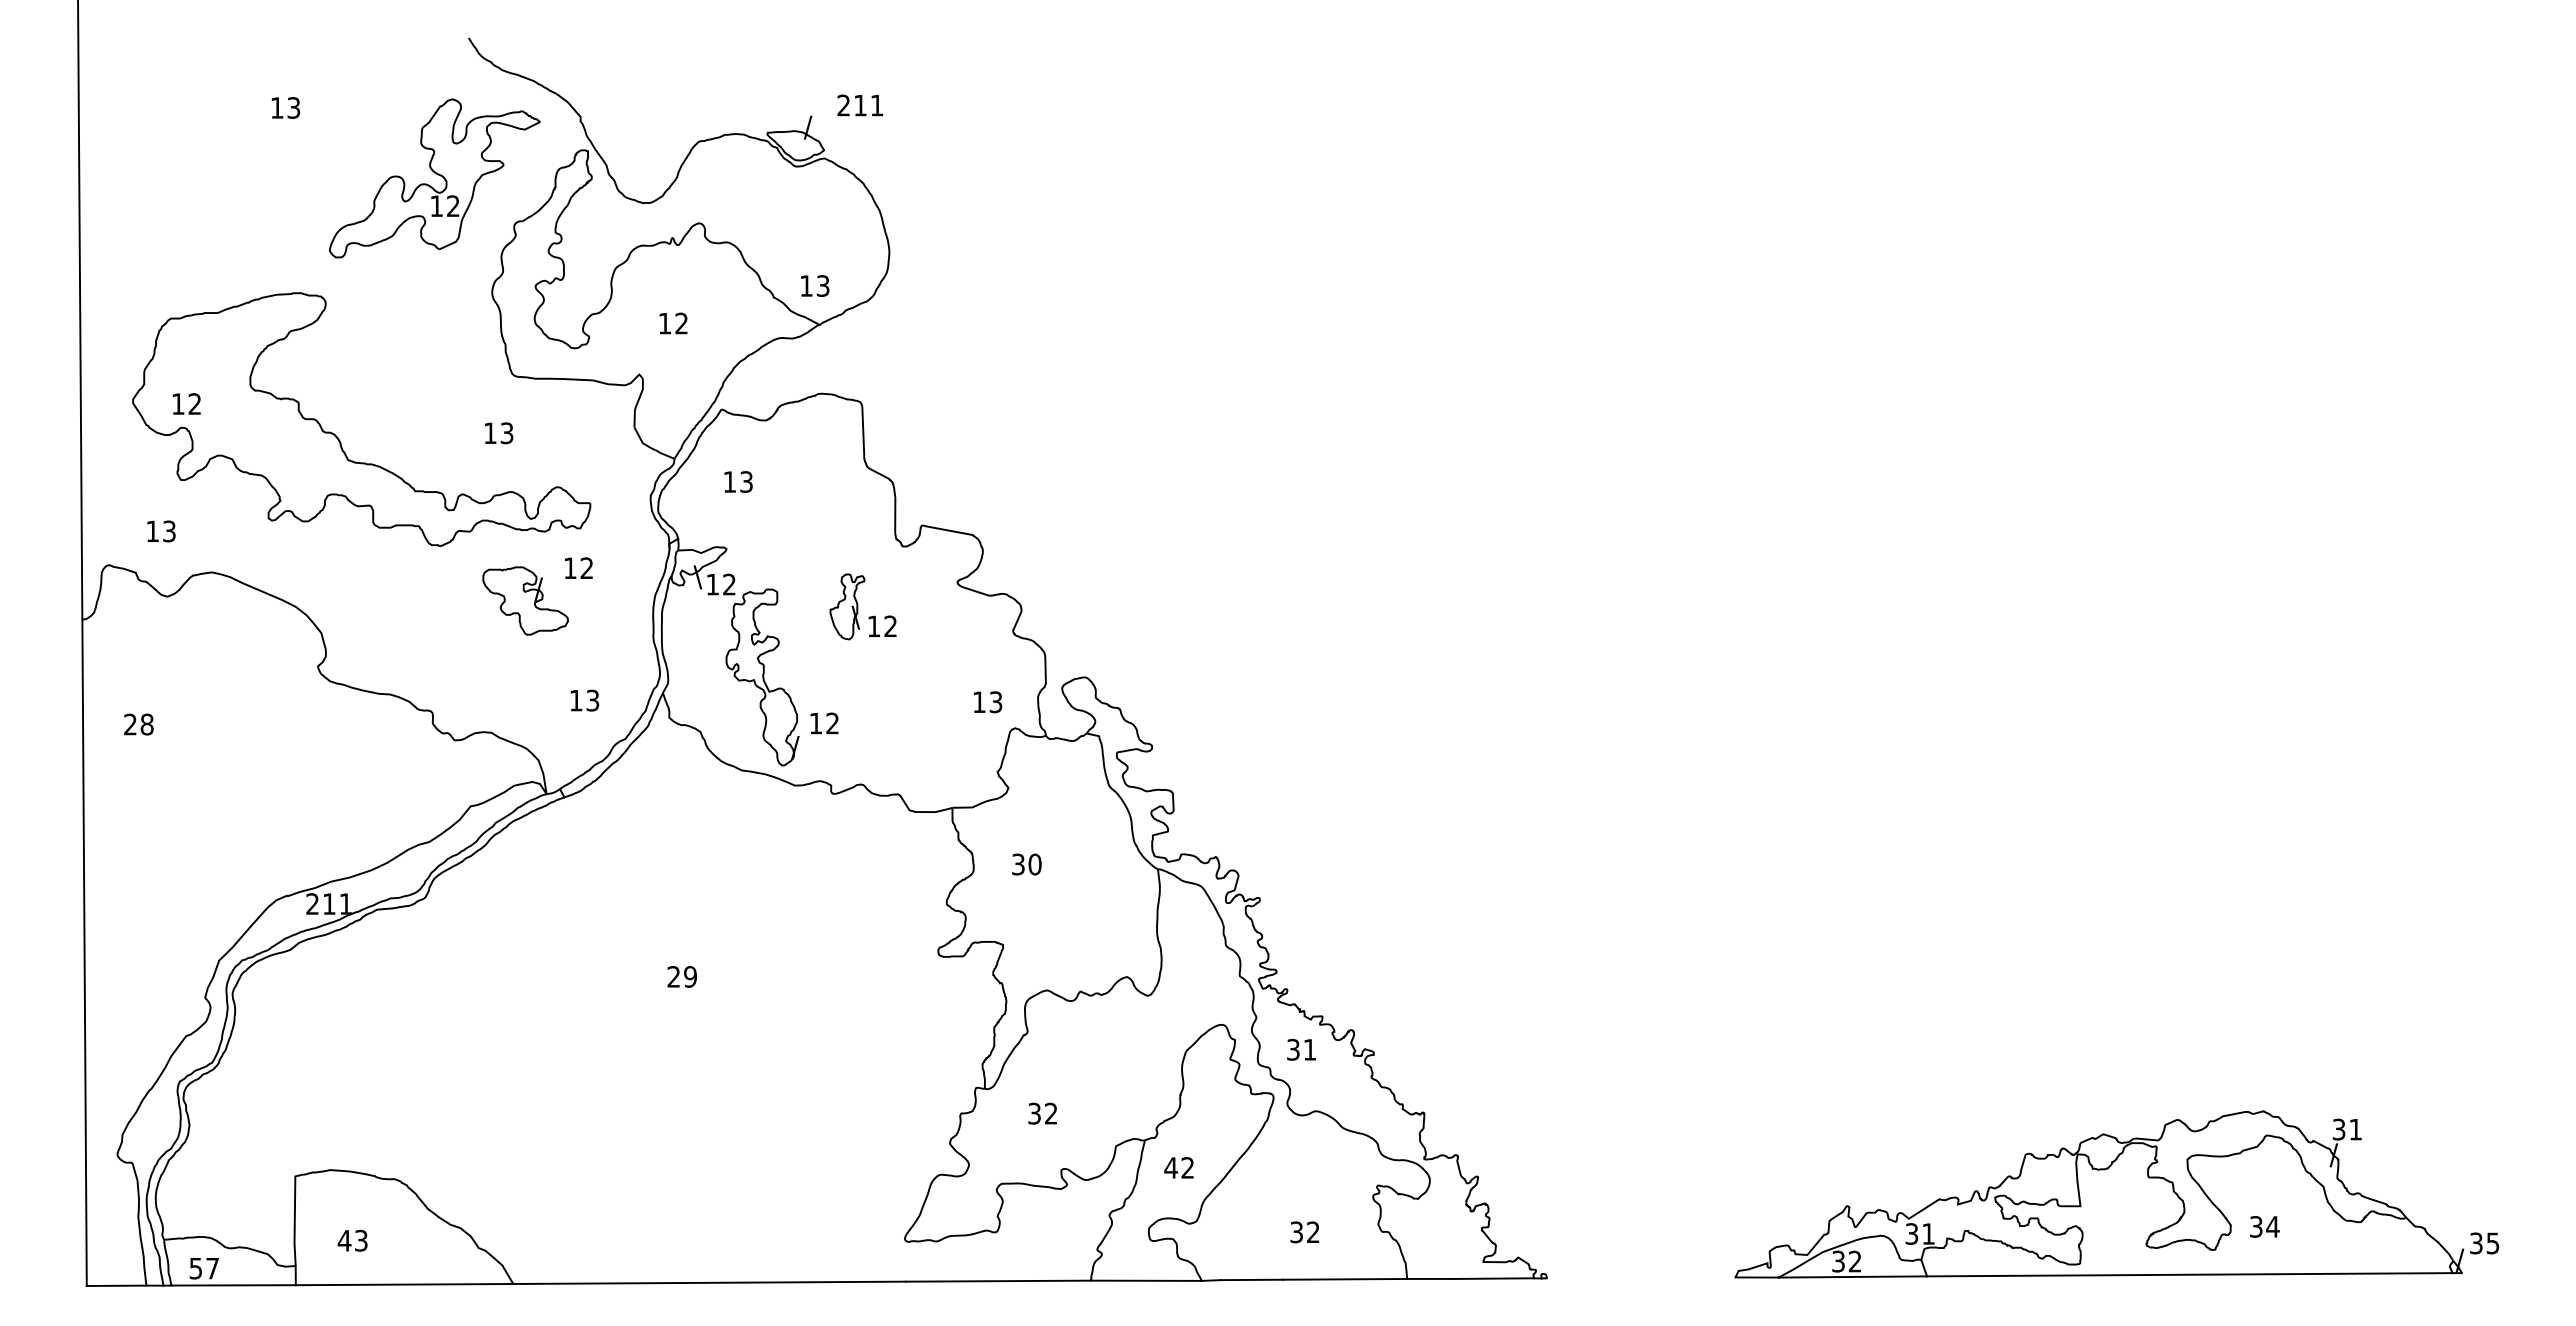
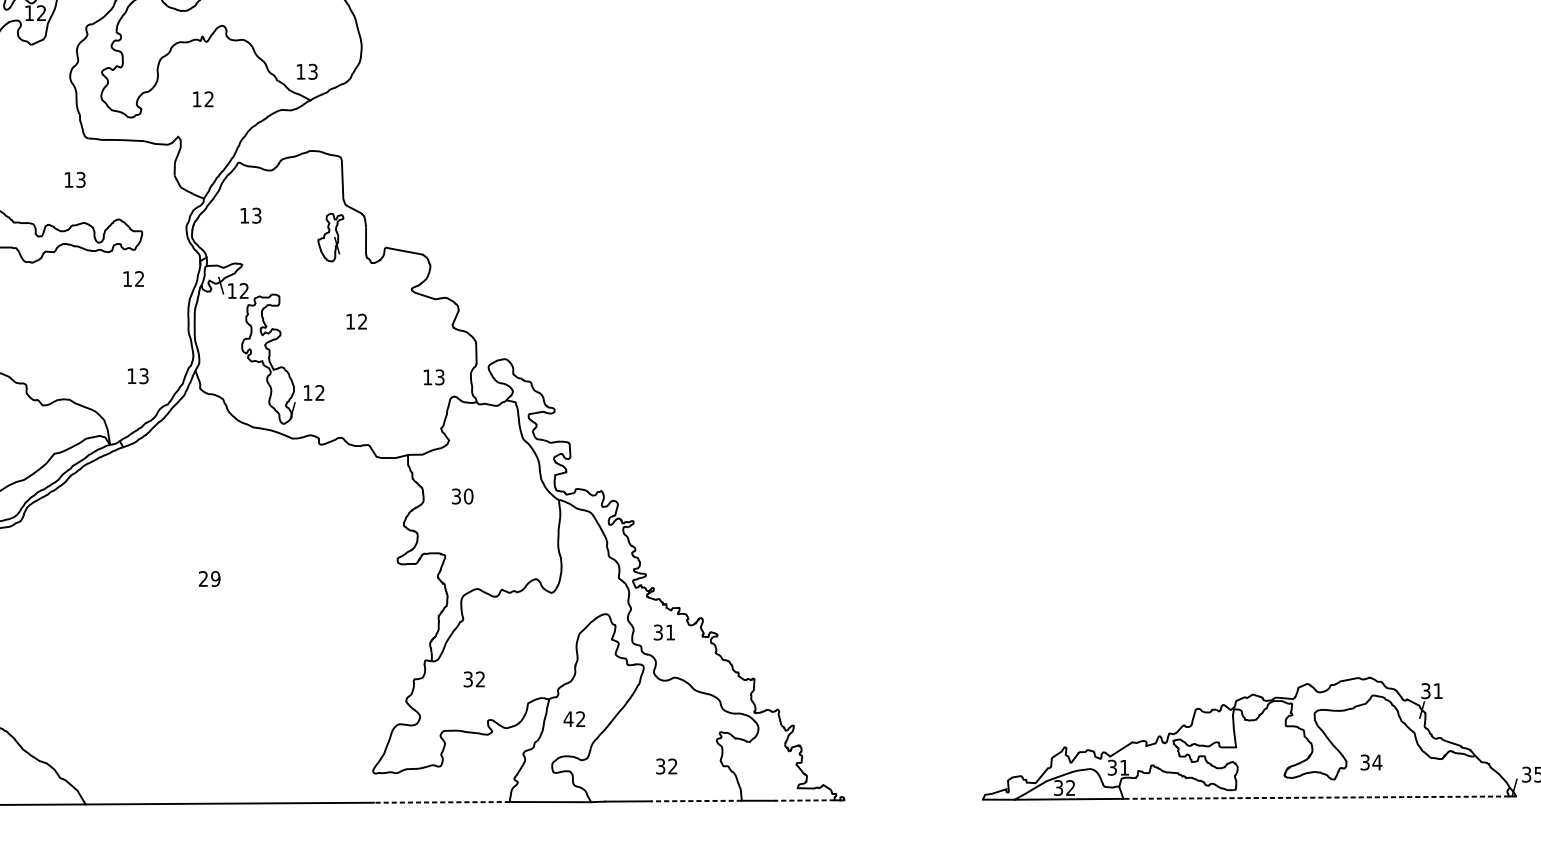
part: (525, 600) -> (94, 302), removed
part: (847, 606) -> (330, 237), moved
line: (2189, 1274) -> (1316, 797), solid -> dashed
line: (1493, 1278) -> (805, 800), solid -> dashed
line: (1345, 1279) -> (696, 801), solid -> dashed
line: (998, 1281) -> (441, 802), solid -> dashed

